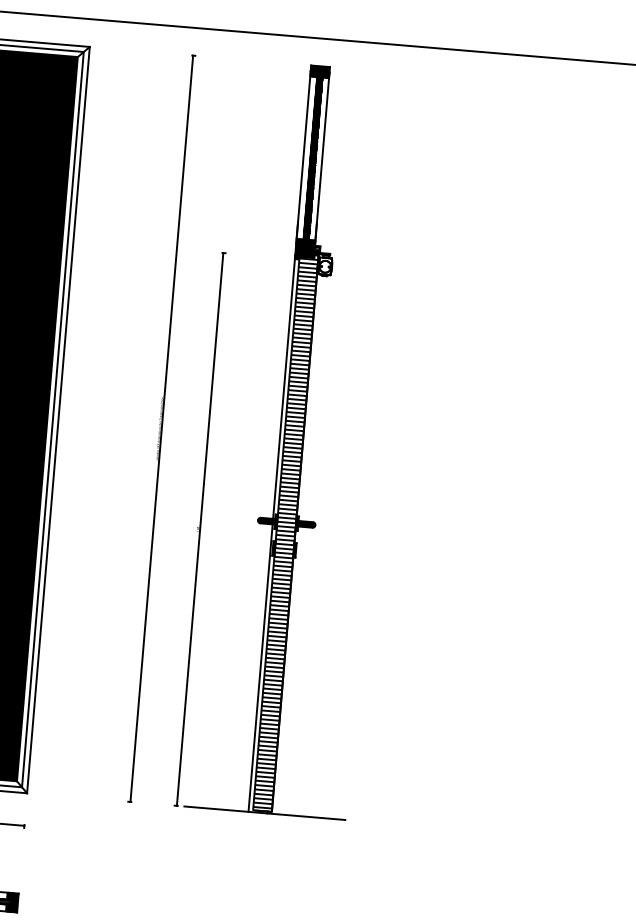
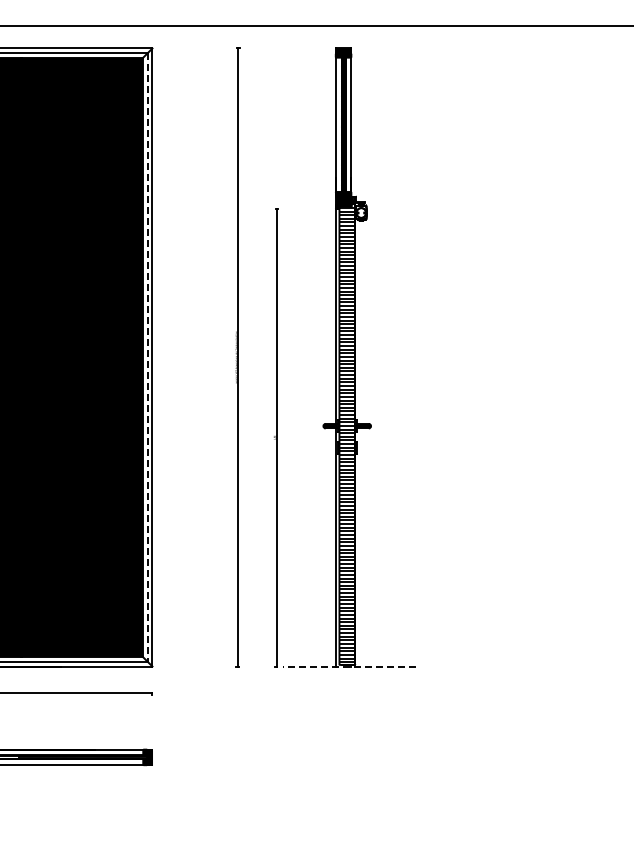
line: (52, 420) -> (147, 358), solid -> dashed
line: (265, 813) -> (349, 666), solid -> dashed

